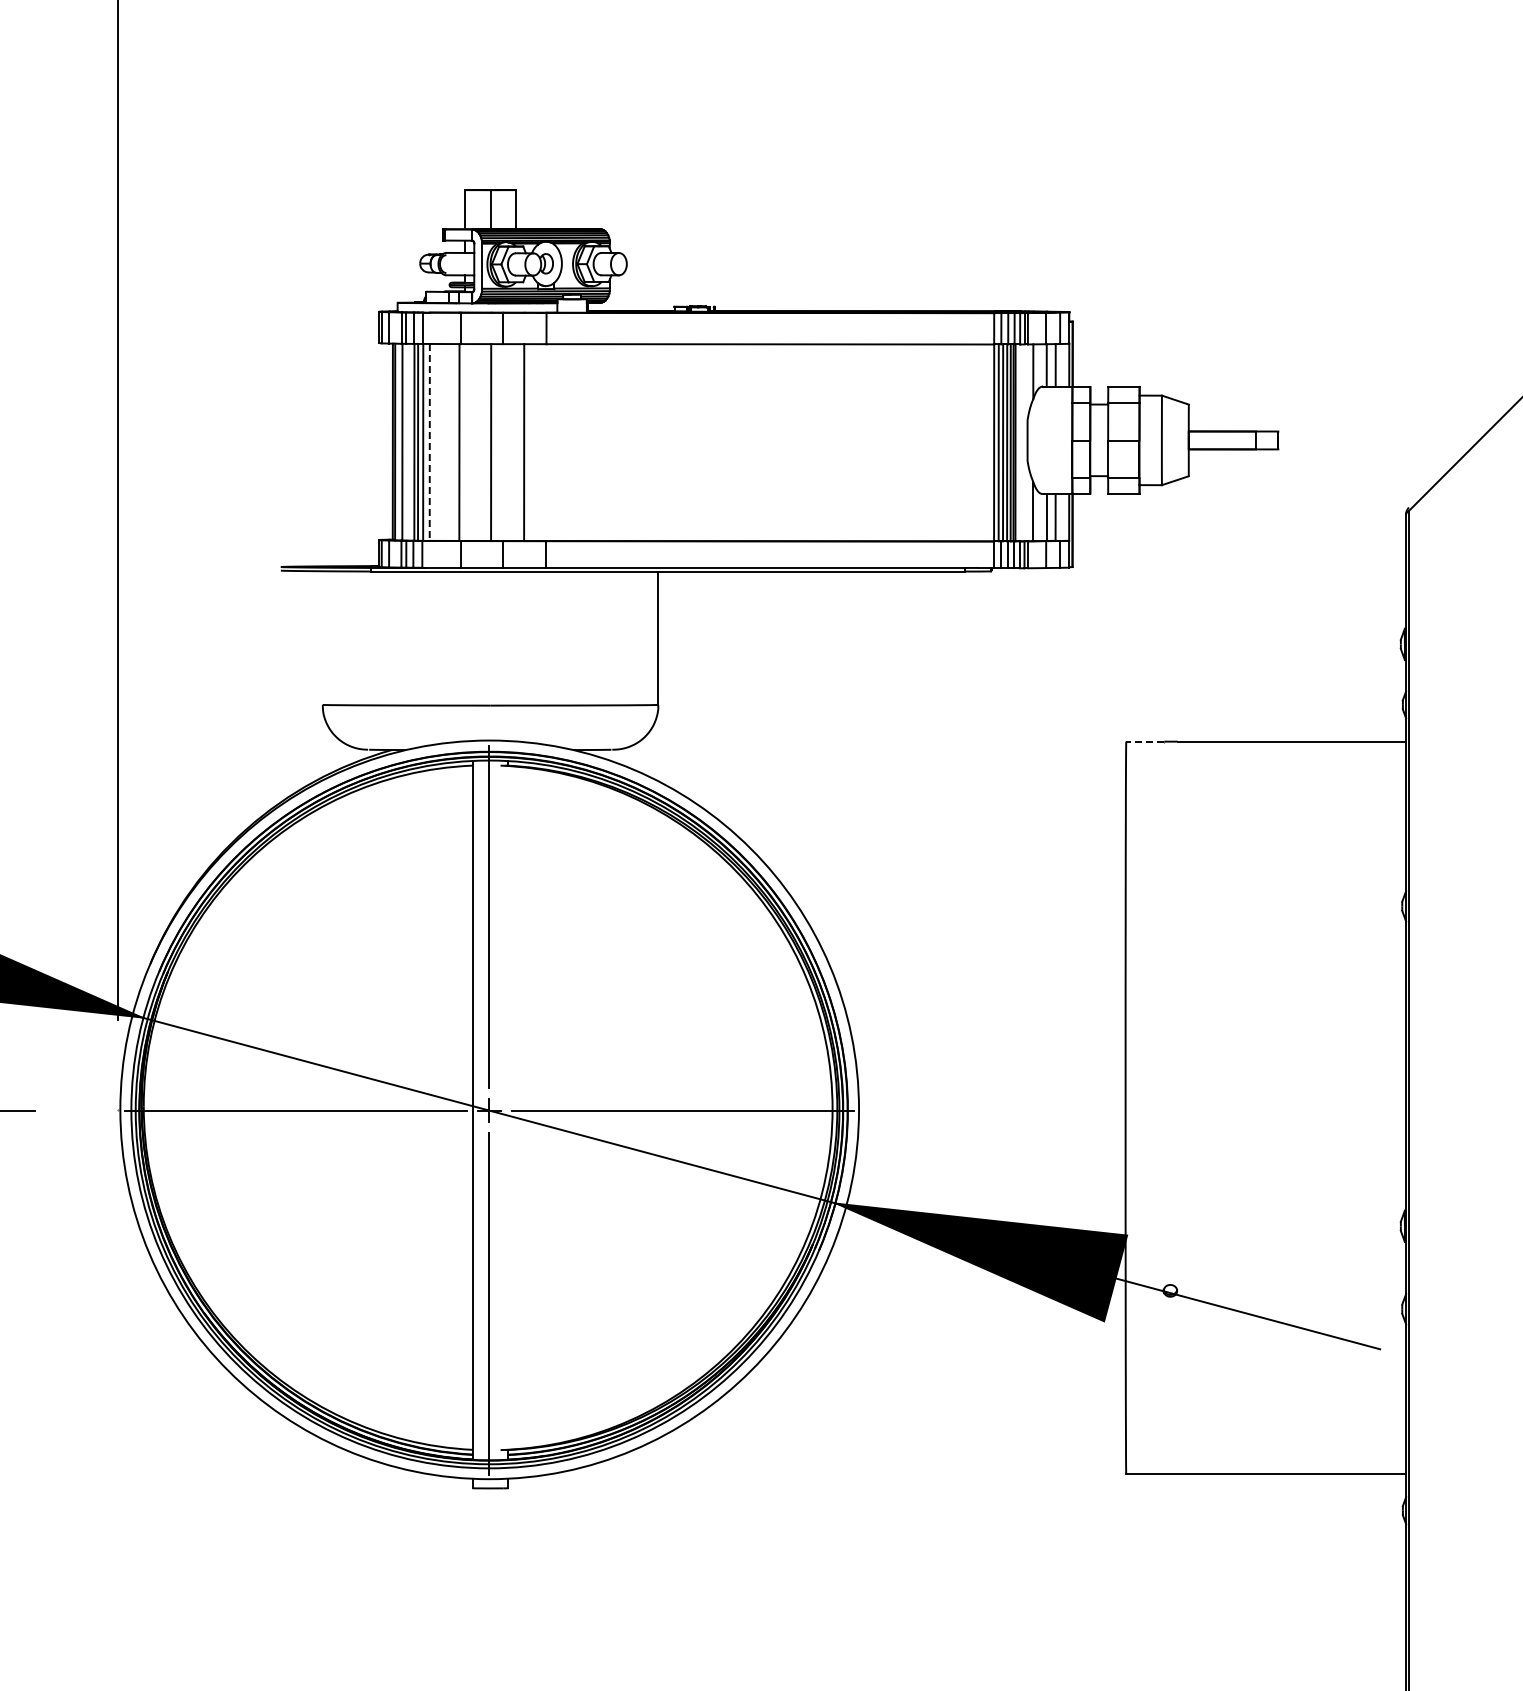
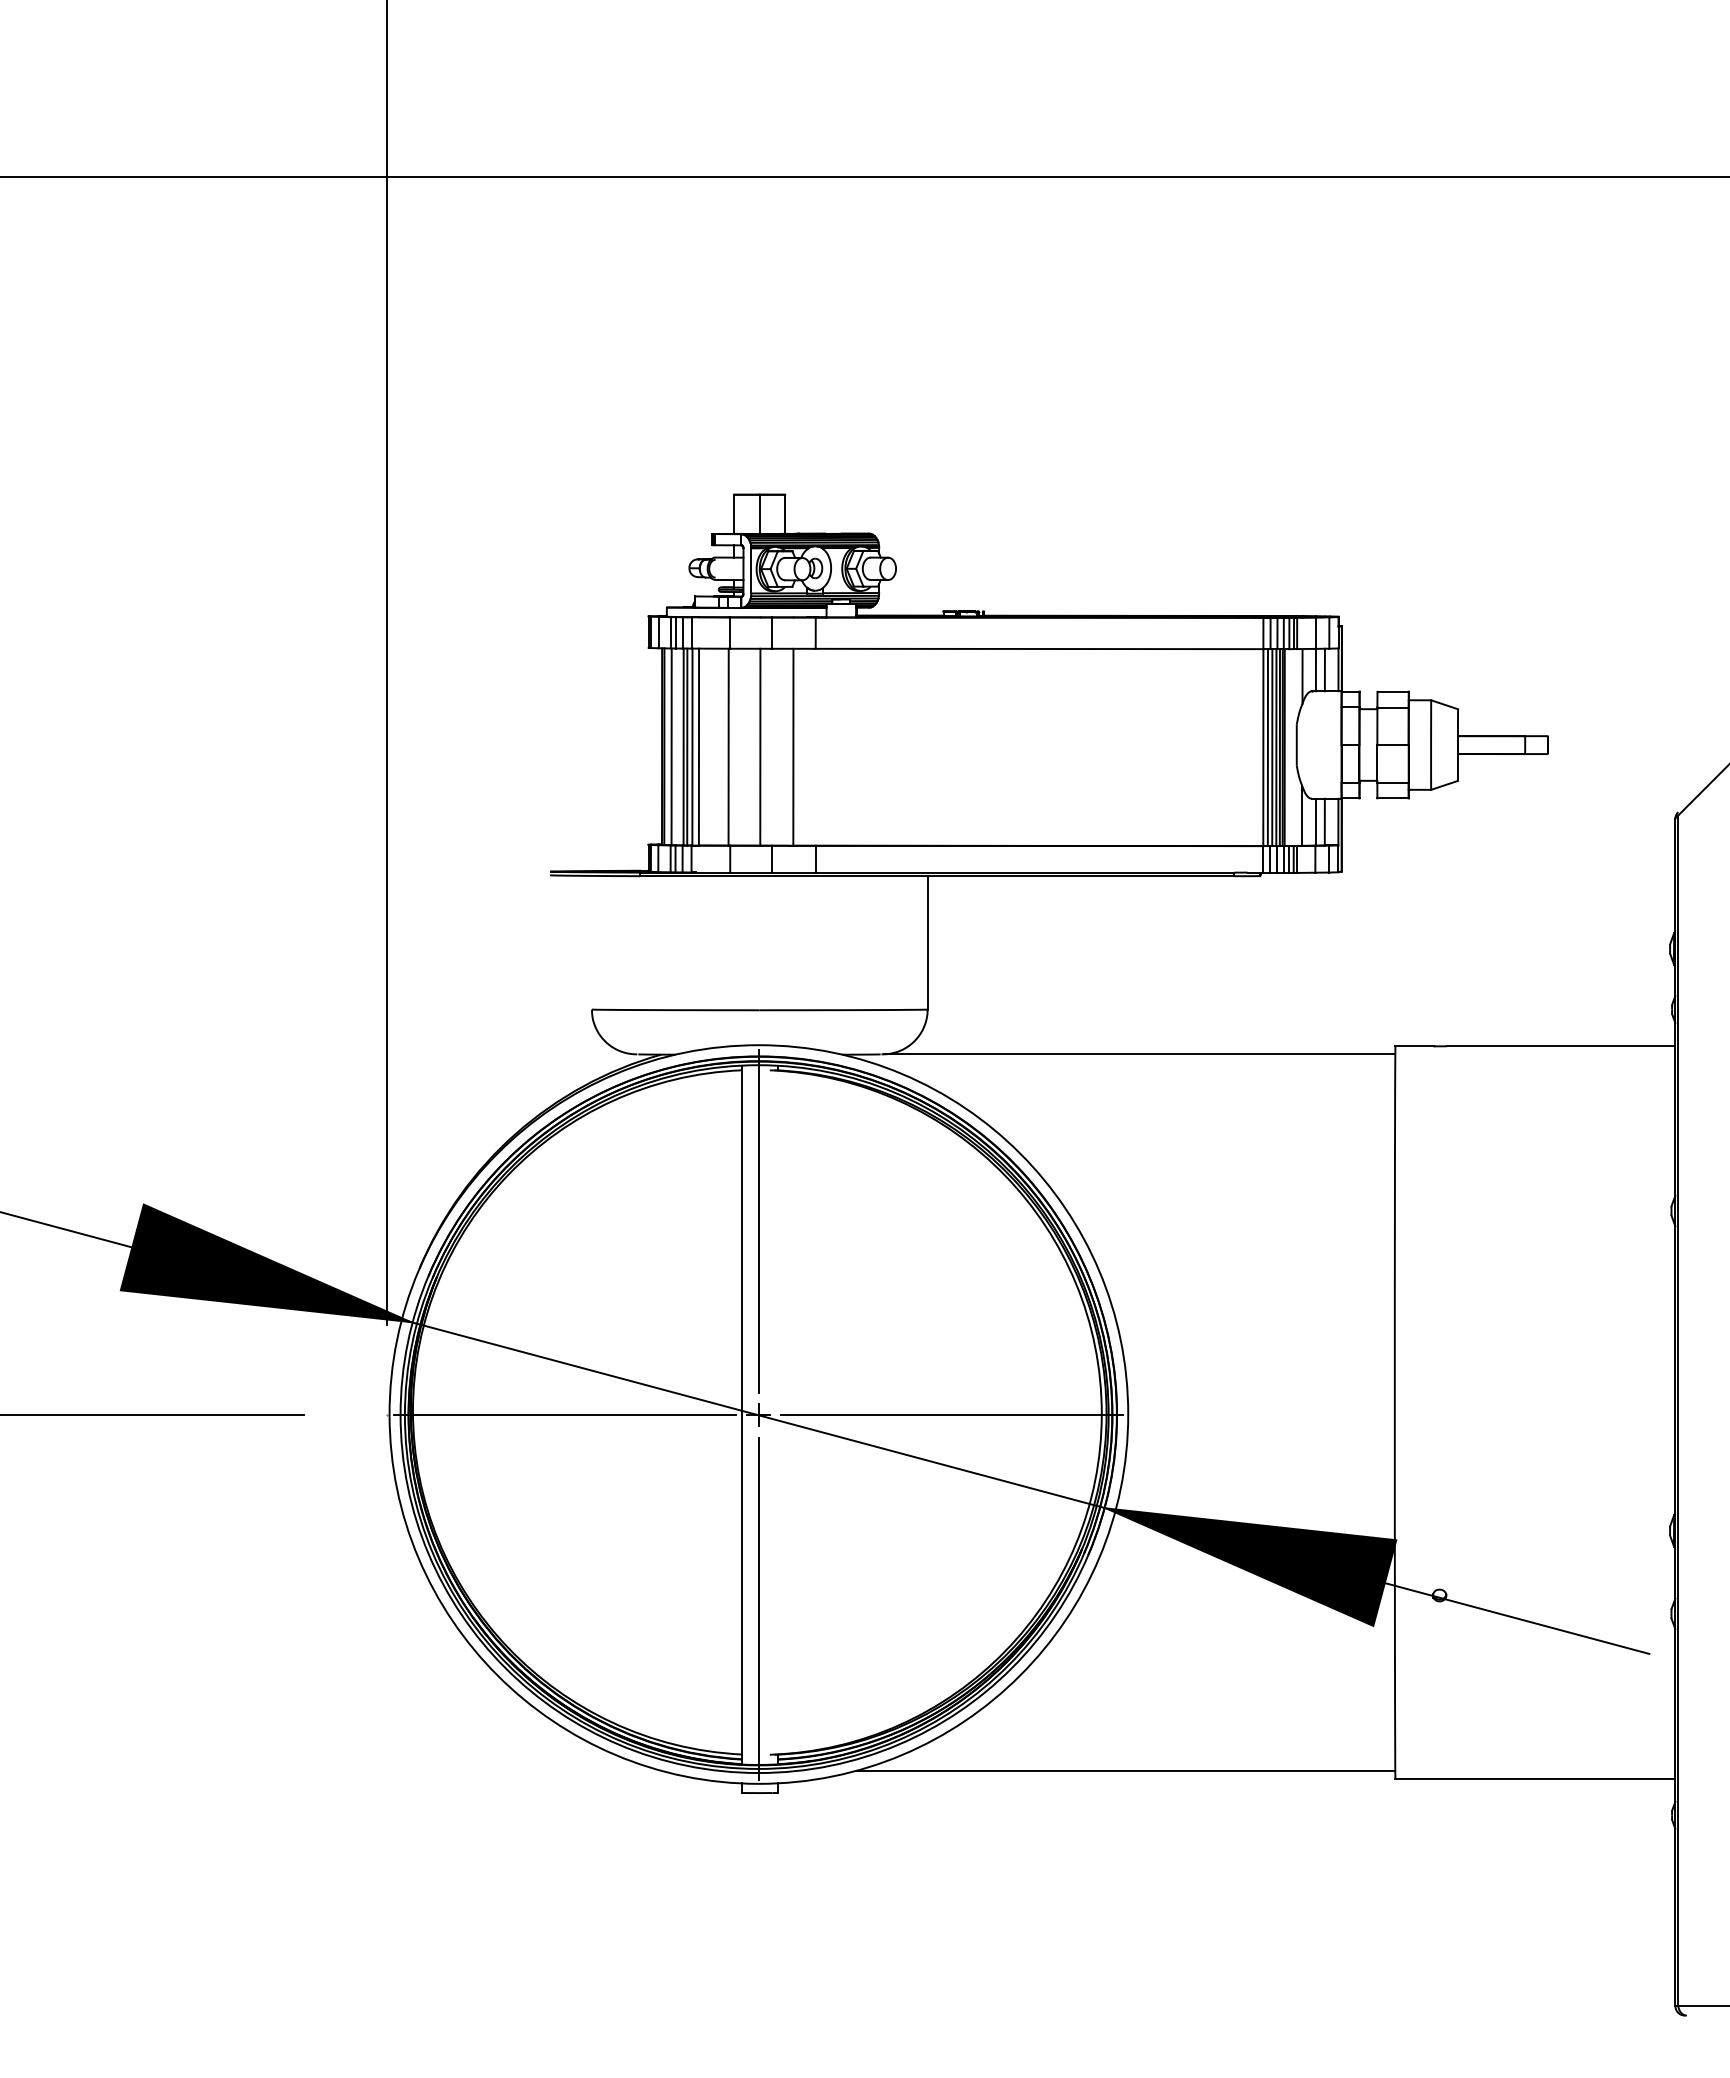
line: (429, 442) -> (698, 747), dashed -> solid
line: (1144, 741) -> (1413, 1046), dashed -> solid
line: (870, 749) -> (1139, 1054), added
line: (856, 1465) -> (1125, 1770), added

